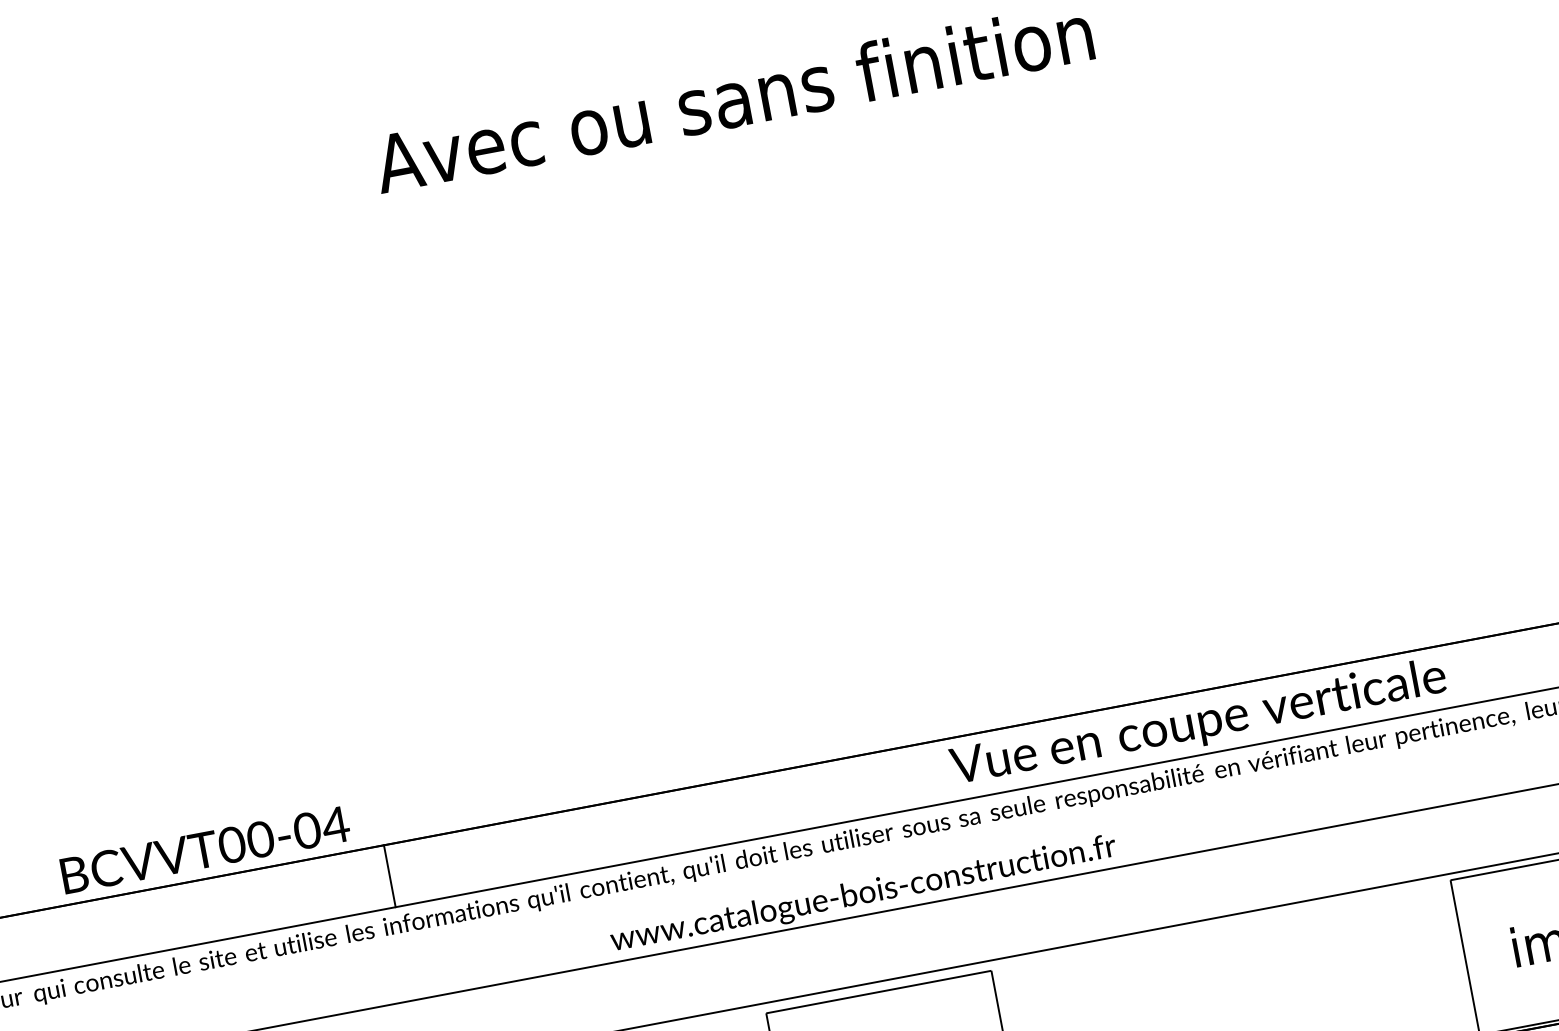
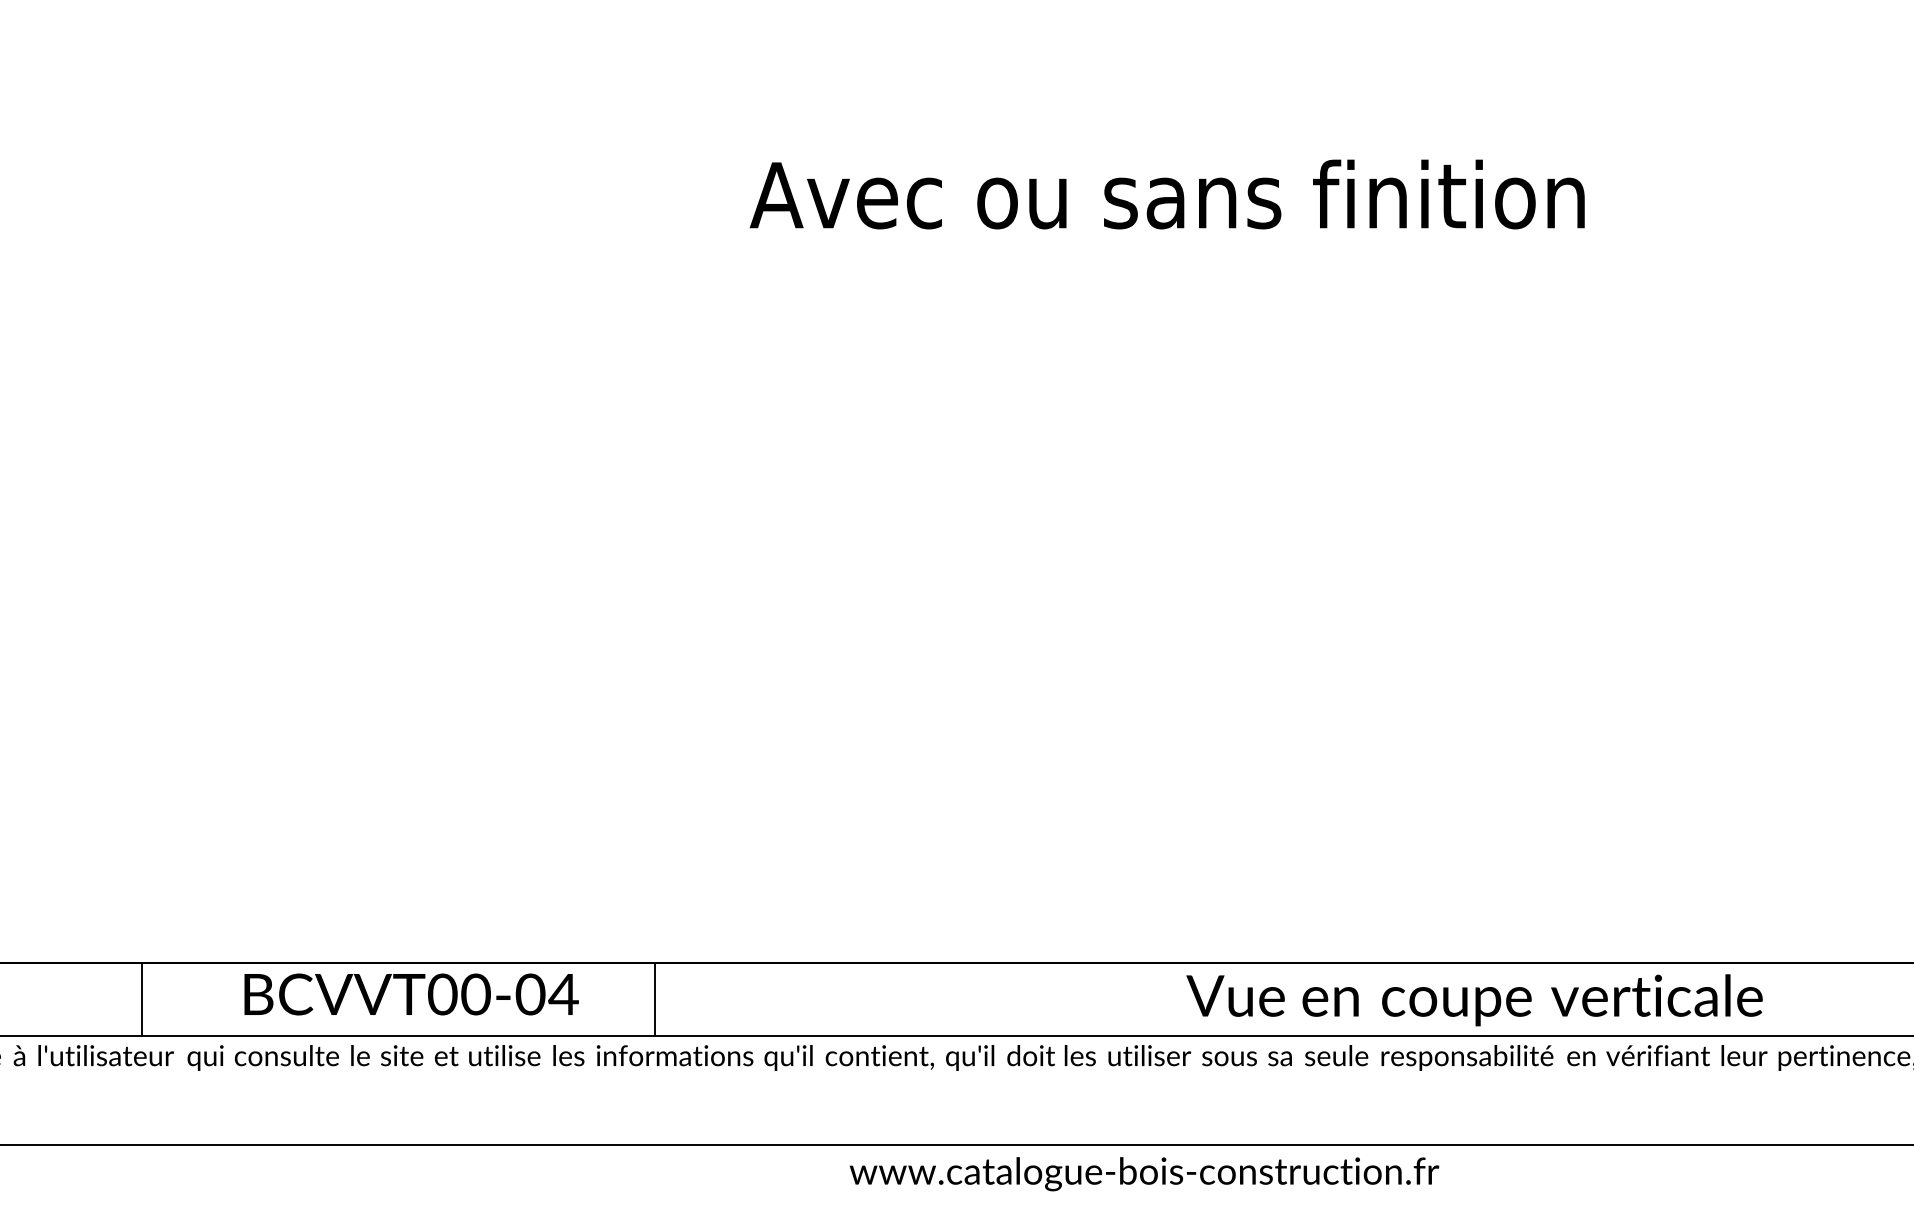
text: (1198, 724) -> (1474, 1000), moved
text: (205, 849) -> (411, 994), moved
line: (389, 876) -> (654, 999), moved
text: (863, 894) -> (1144, 1174), moved

